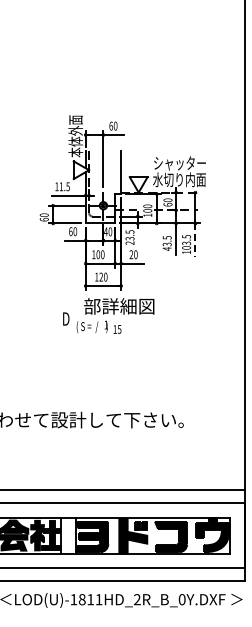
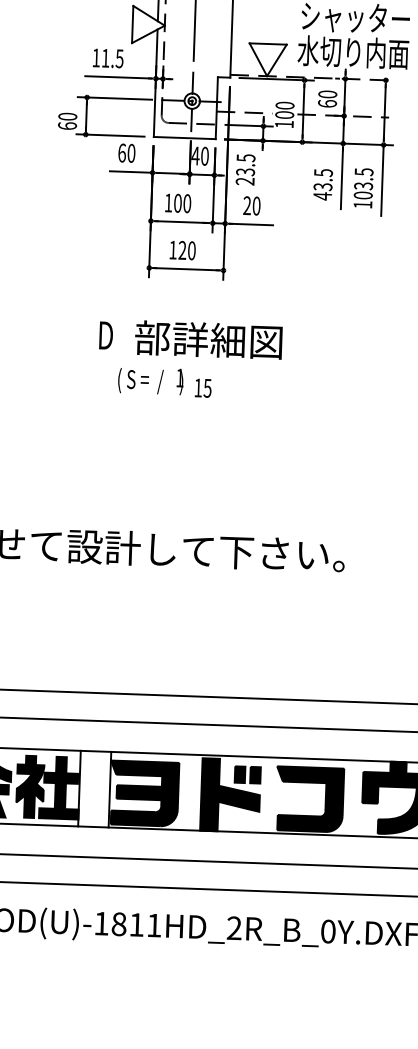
line: (195, 240) -> (382, 180), dashed -> solid
text: (115, 315) -> (200, 358), moved

